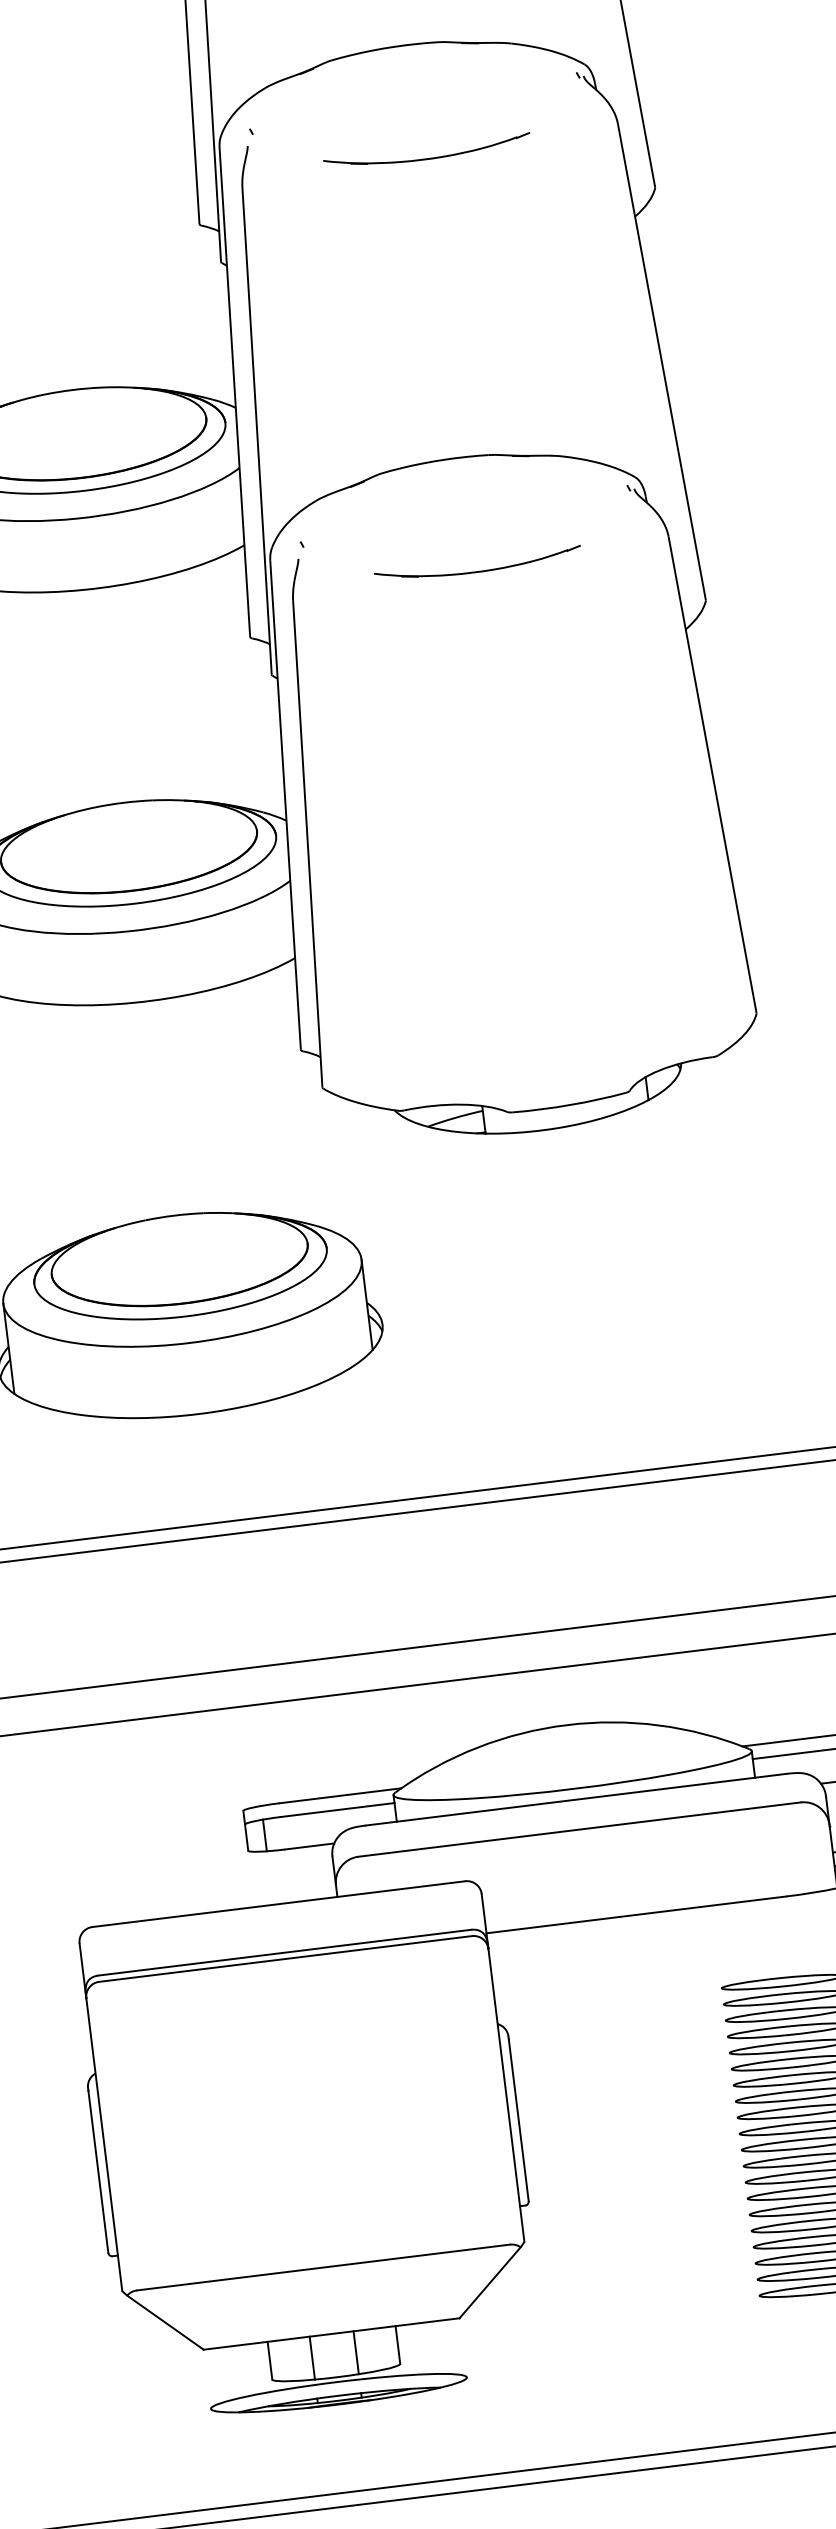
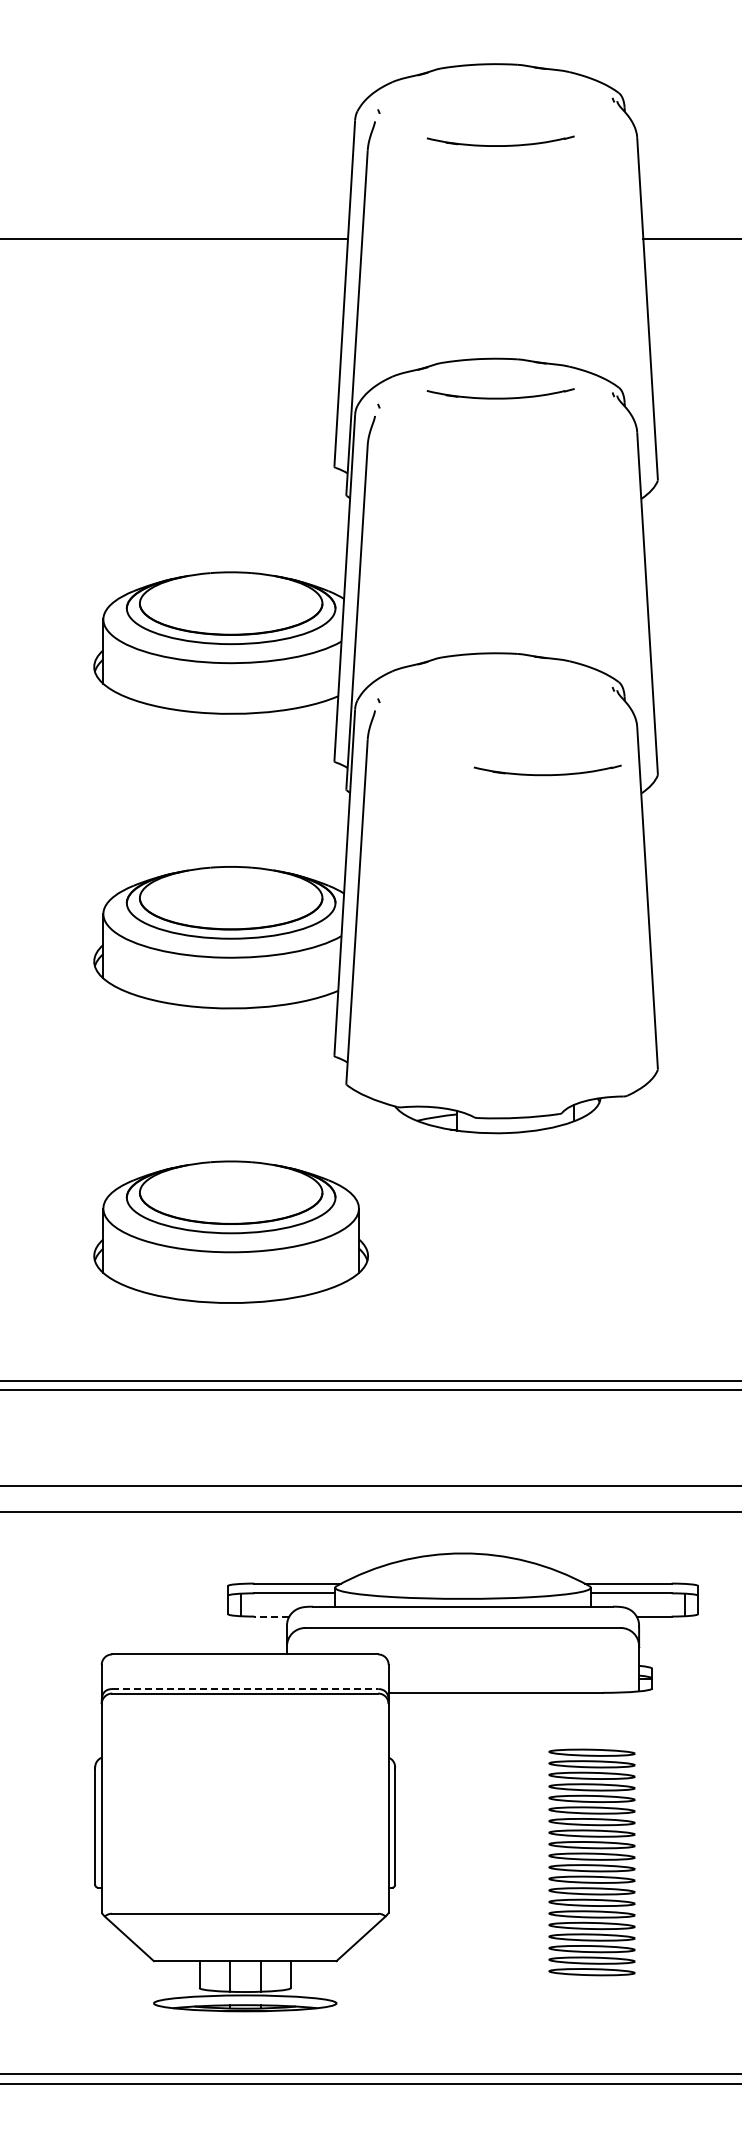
part: (426, 151) -> (500, 393), moved
part: (477, 565) -> (547, 770), moved
line: (309, 1846) -> (271, 1616), solid -> dashed
line: (285, 1953) -> (245, 1689), solid -> dashed

